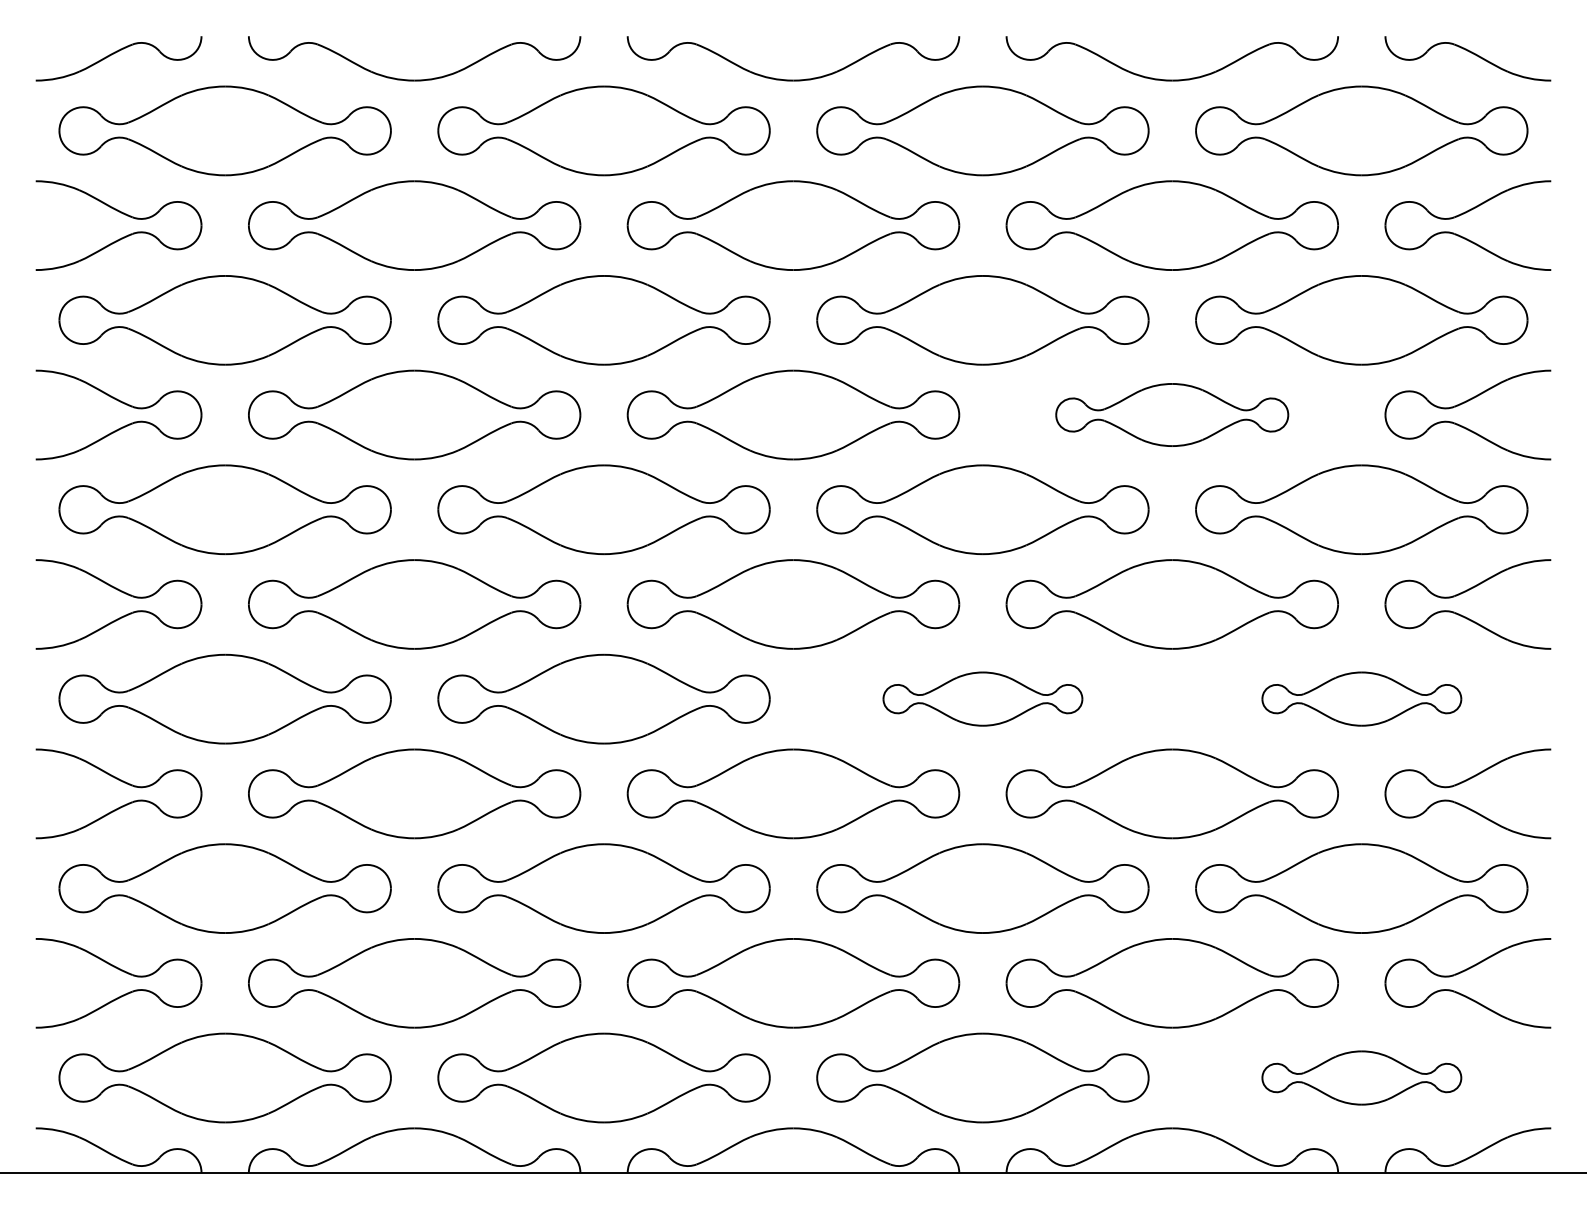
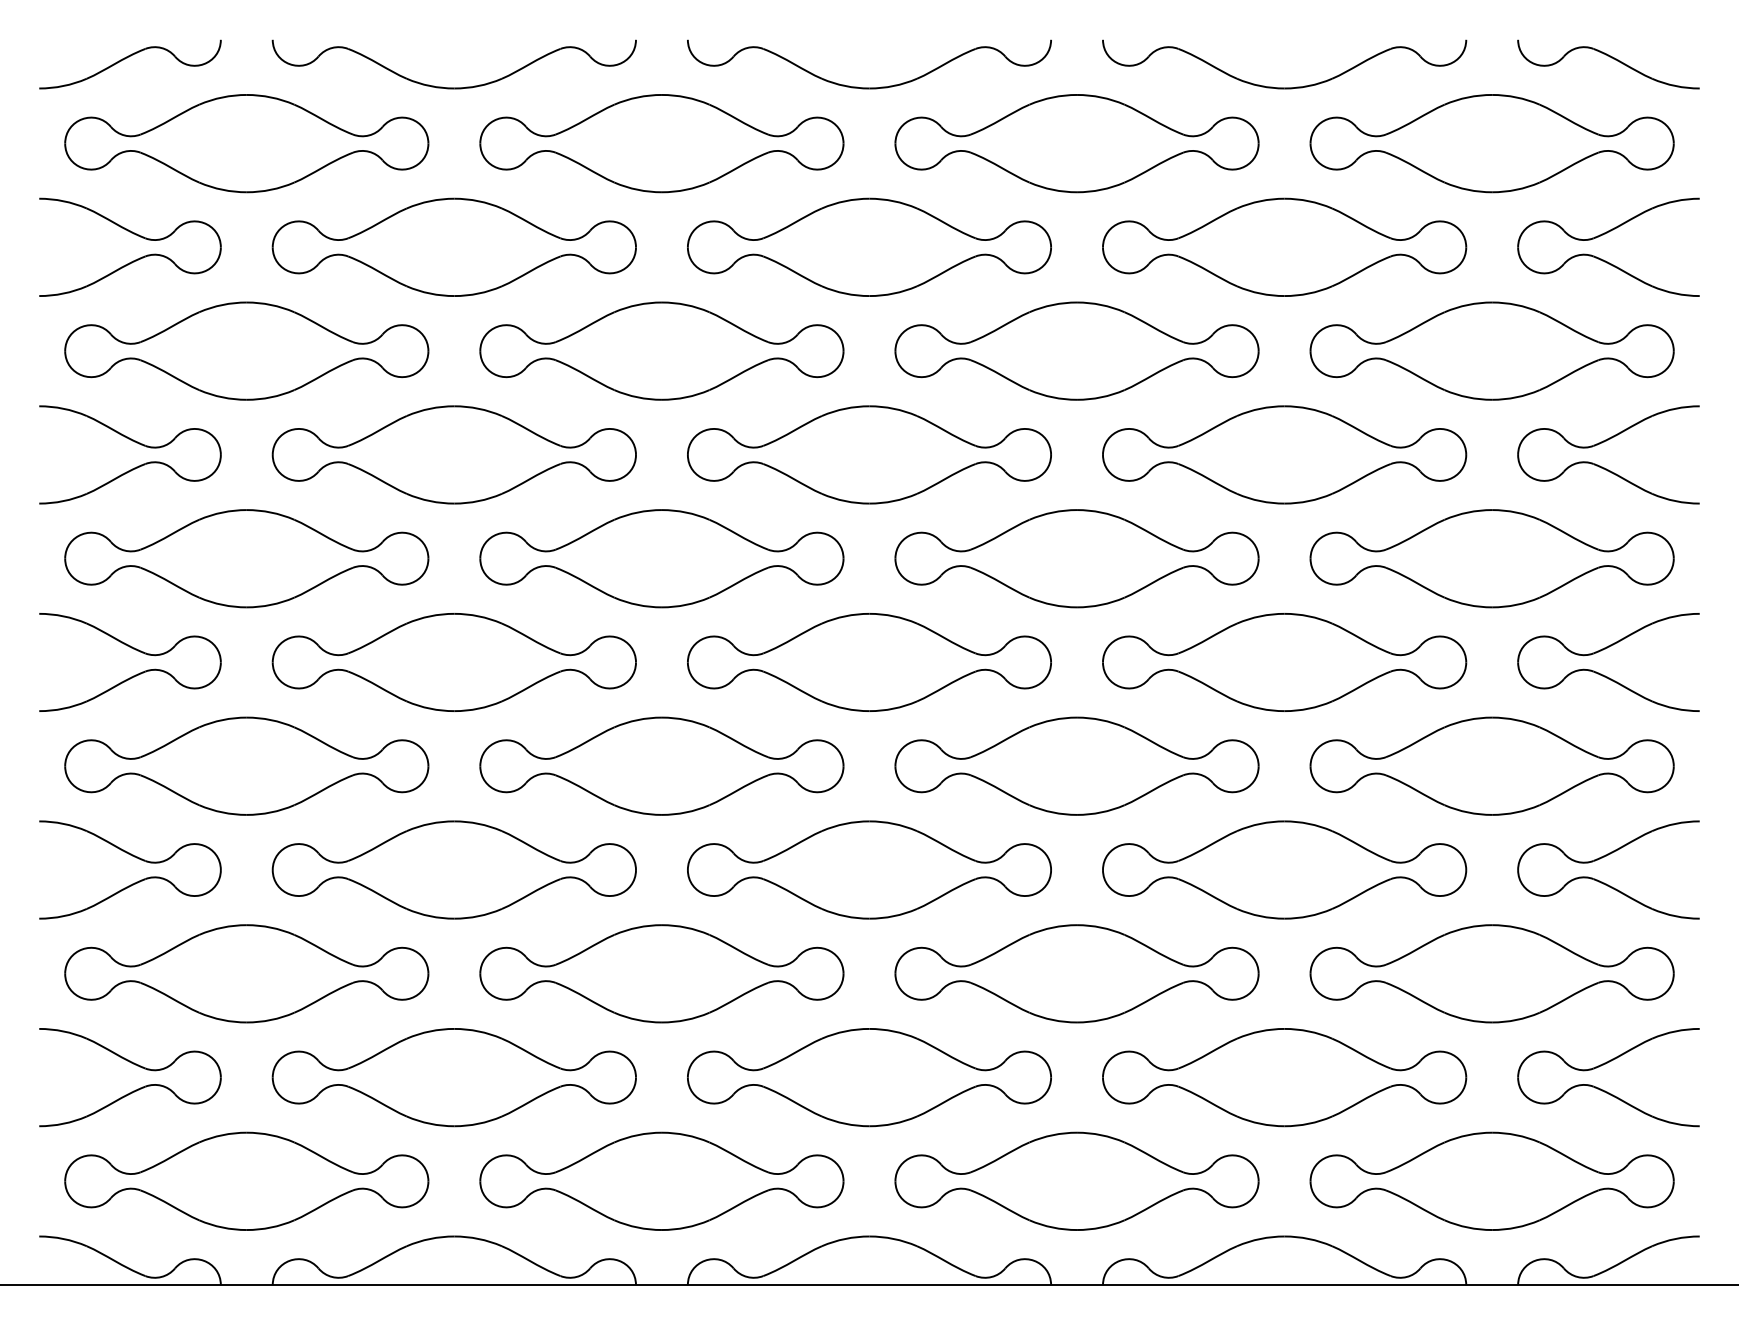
part: (1171, 414) -> (1283, 454), size x1.43
part: (982, 698) -> (1076, 765), size x1.67
part: (1361, 698) -> (1491, 765), size x1.67
part: (1361, 1077) -> (1491, 1180), size x1.67

